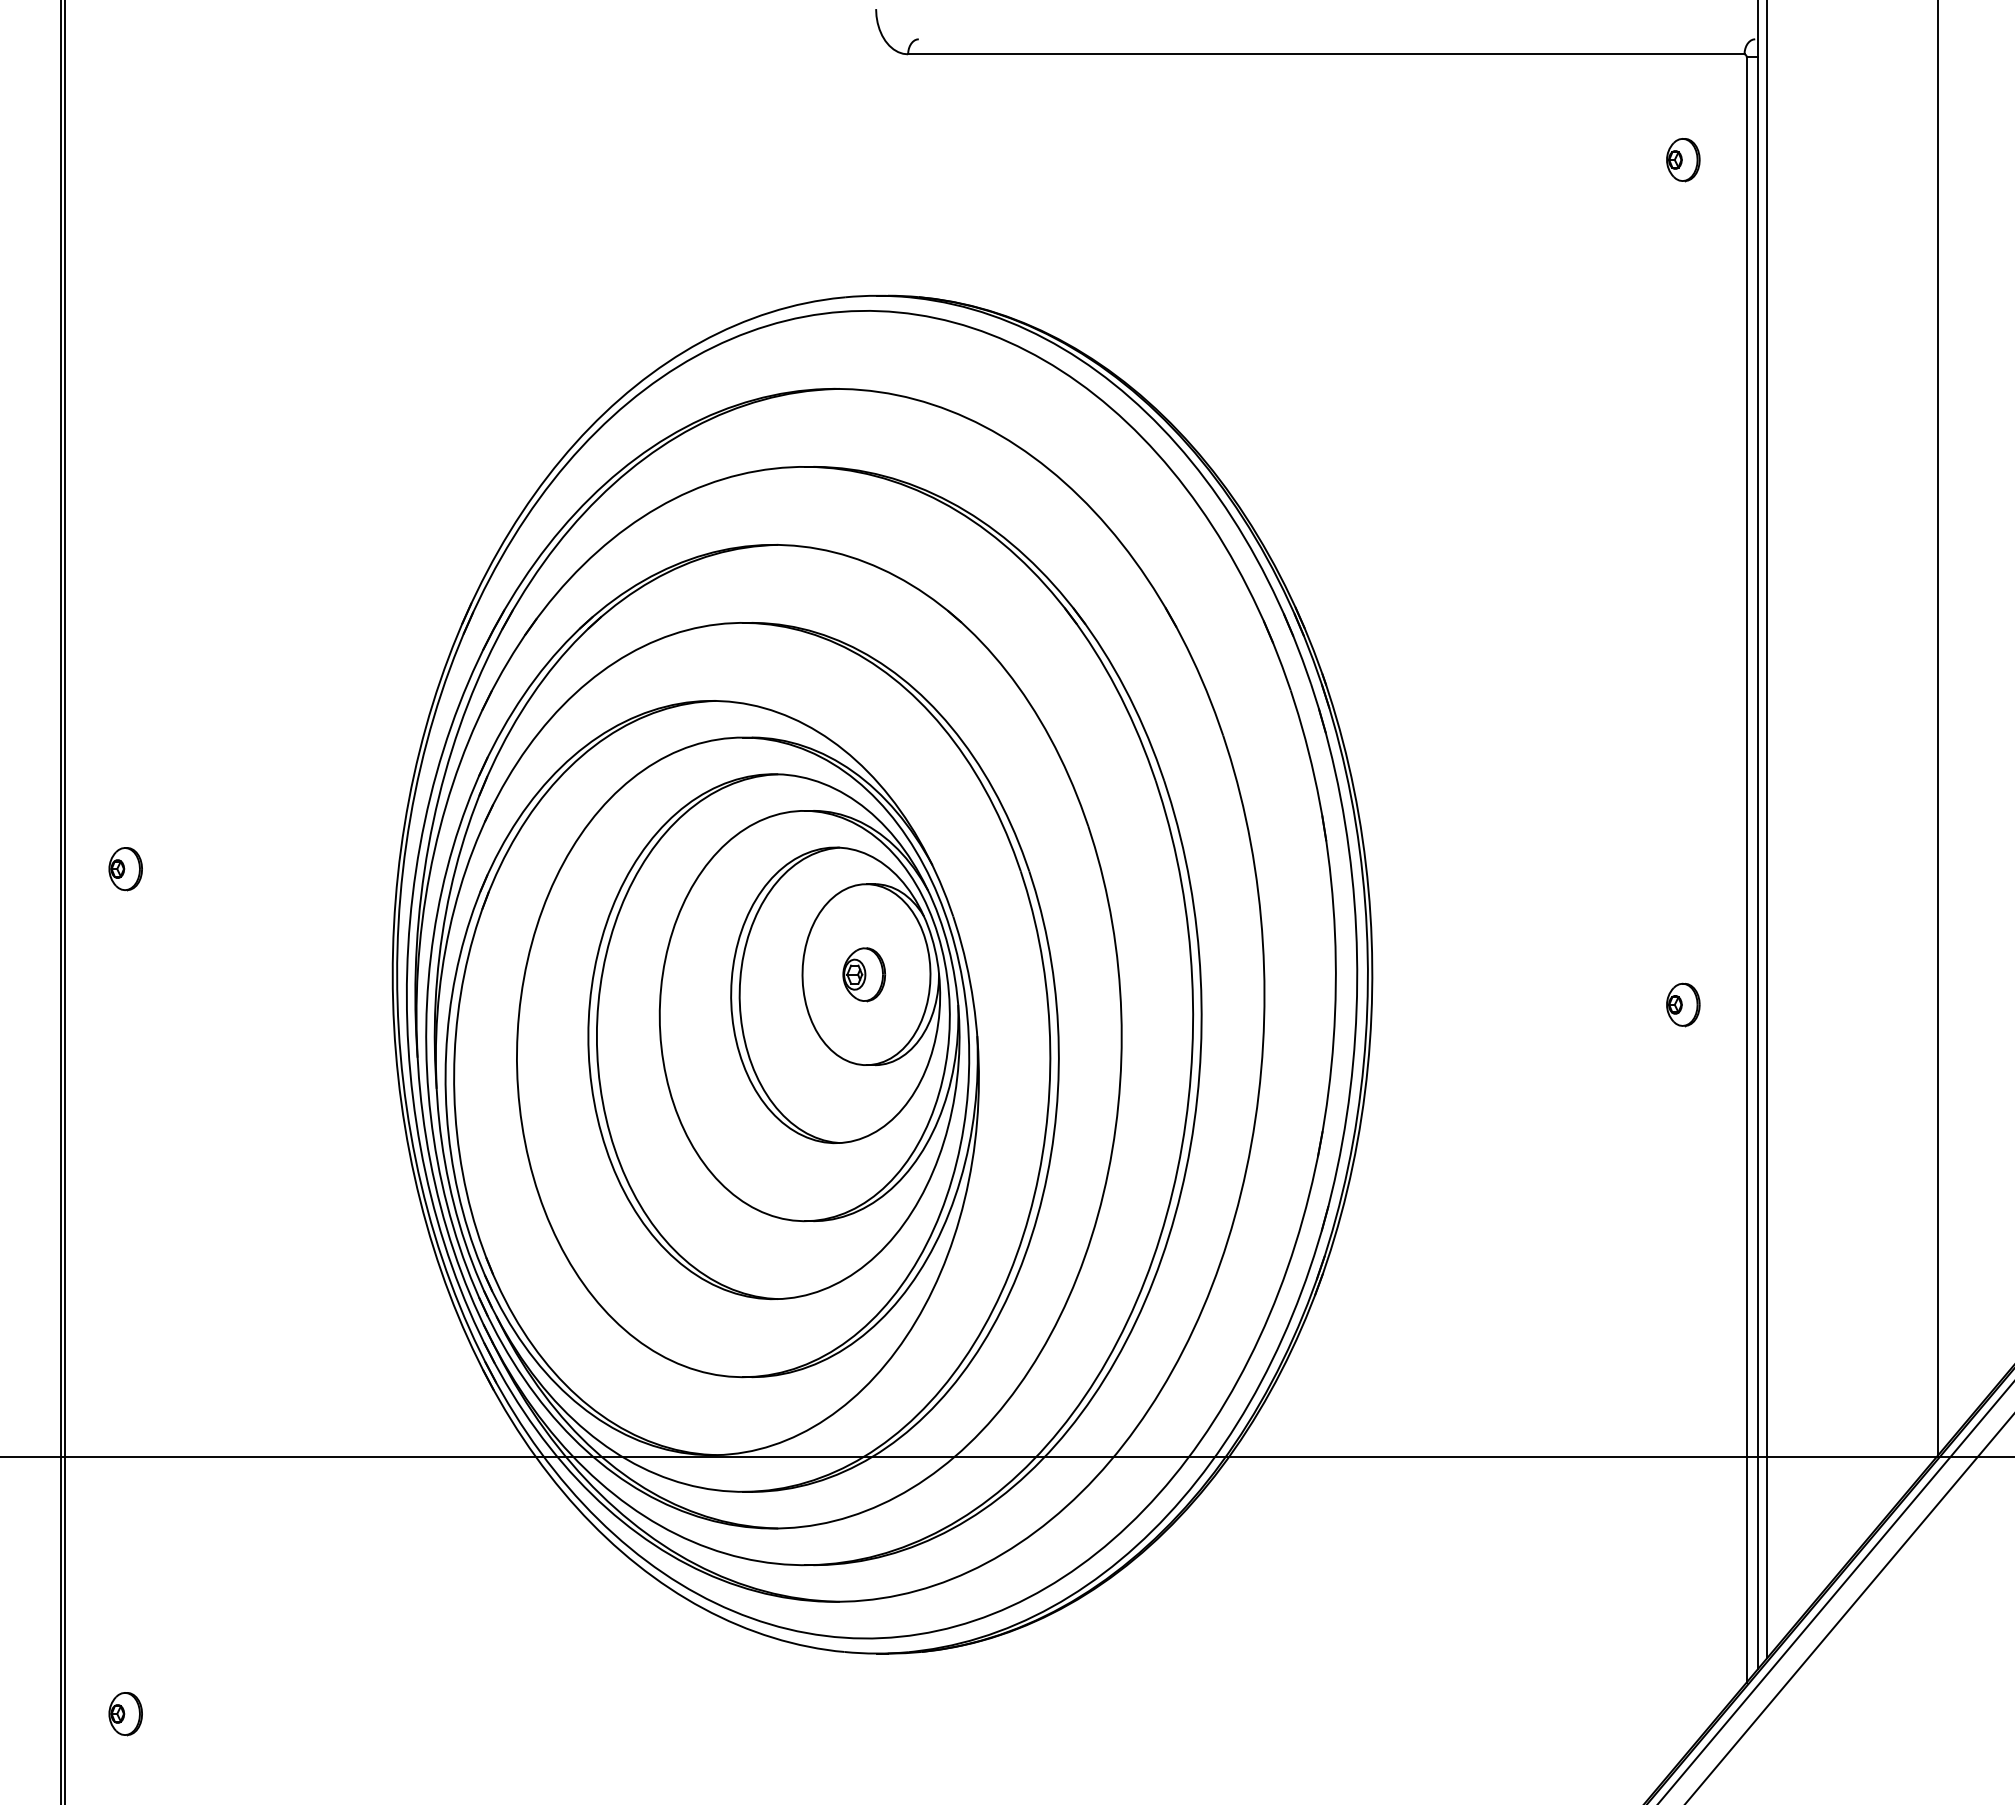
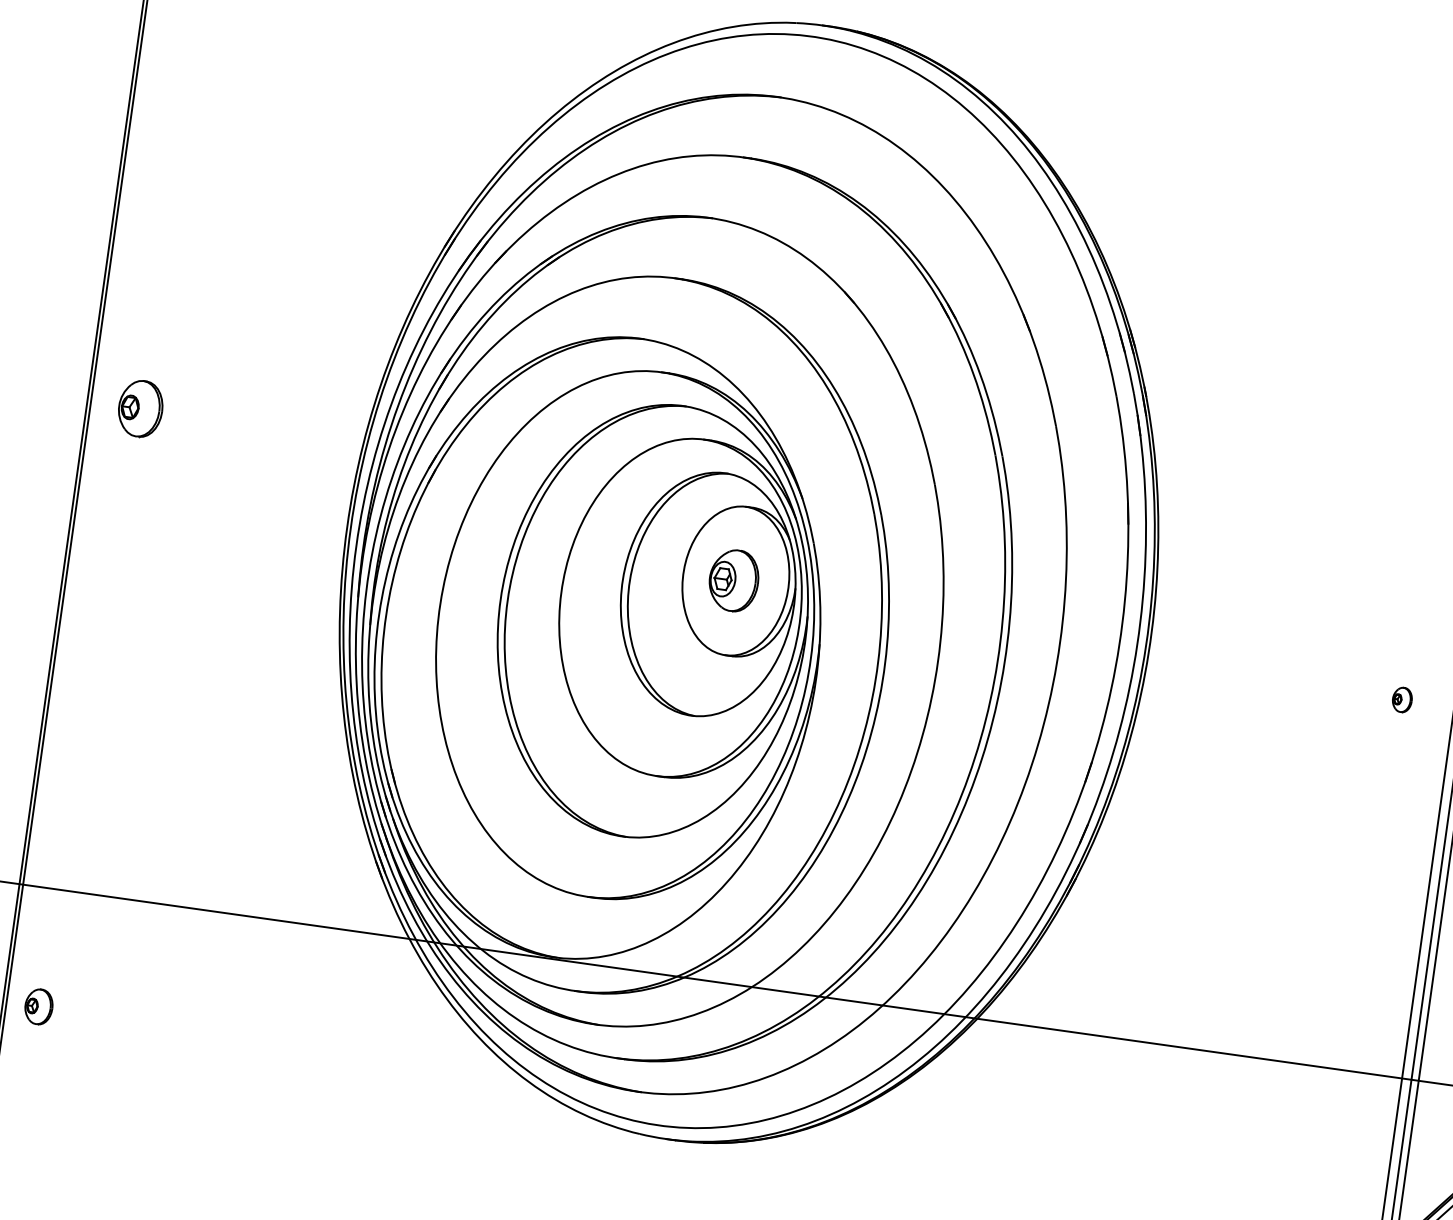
part: (125, 869) -> (140, 409), size x1.6
part: (864, 974) -> (734, 580), size x1.4
part: (1683, 1004) -> (1402, 699), size x0.7
part: (125, 1714) -> (38, 1007), moved

